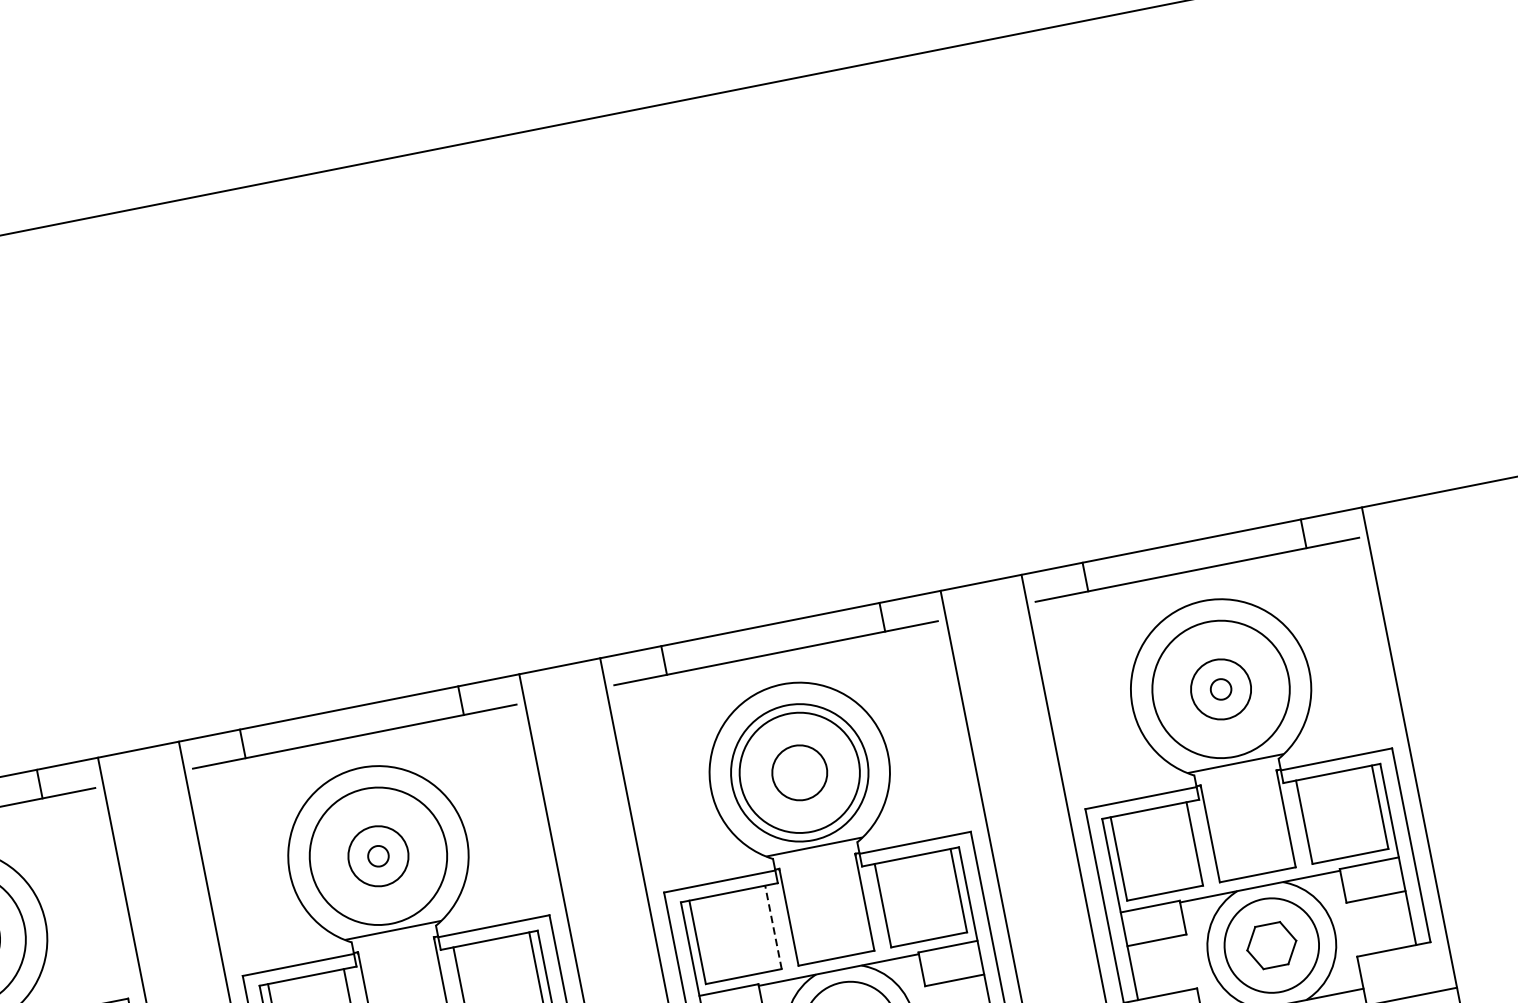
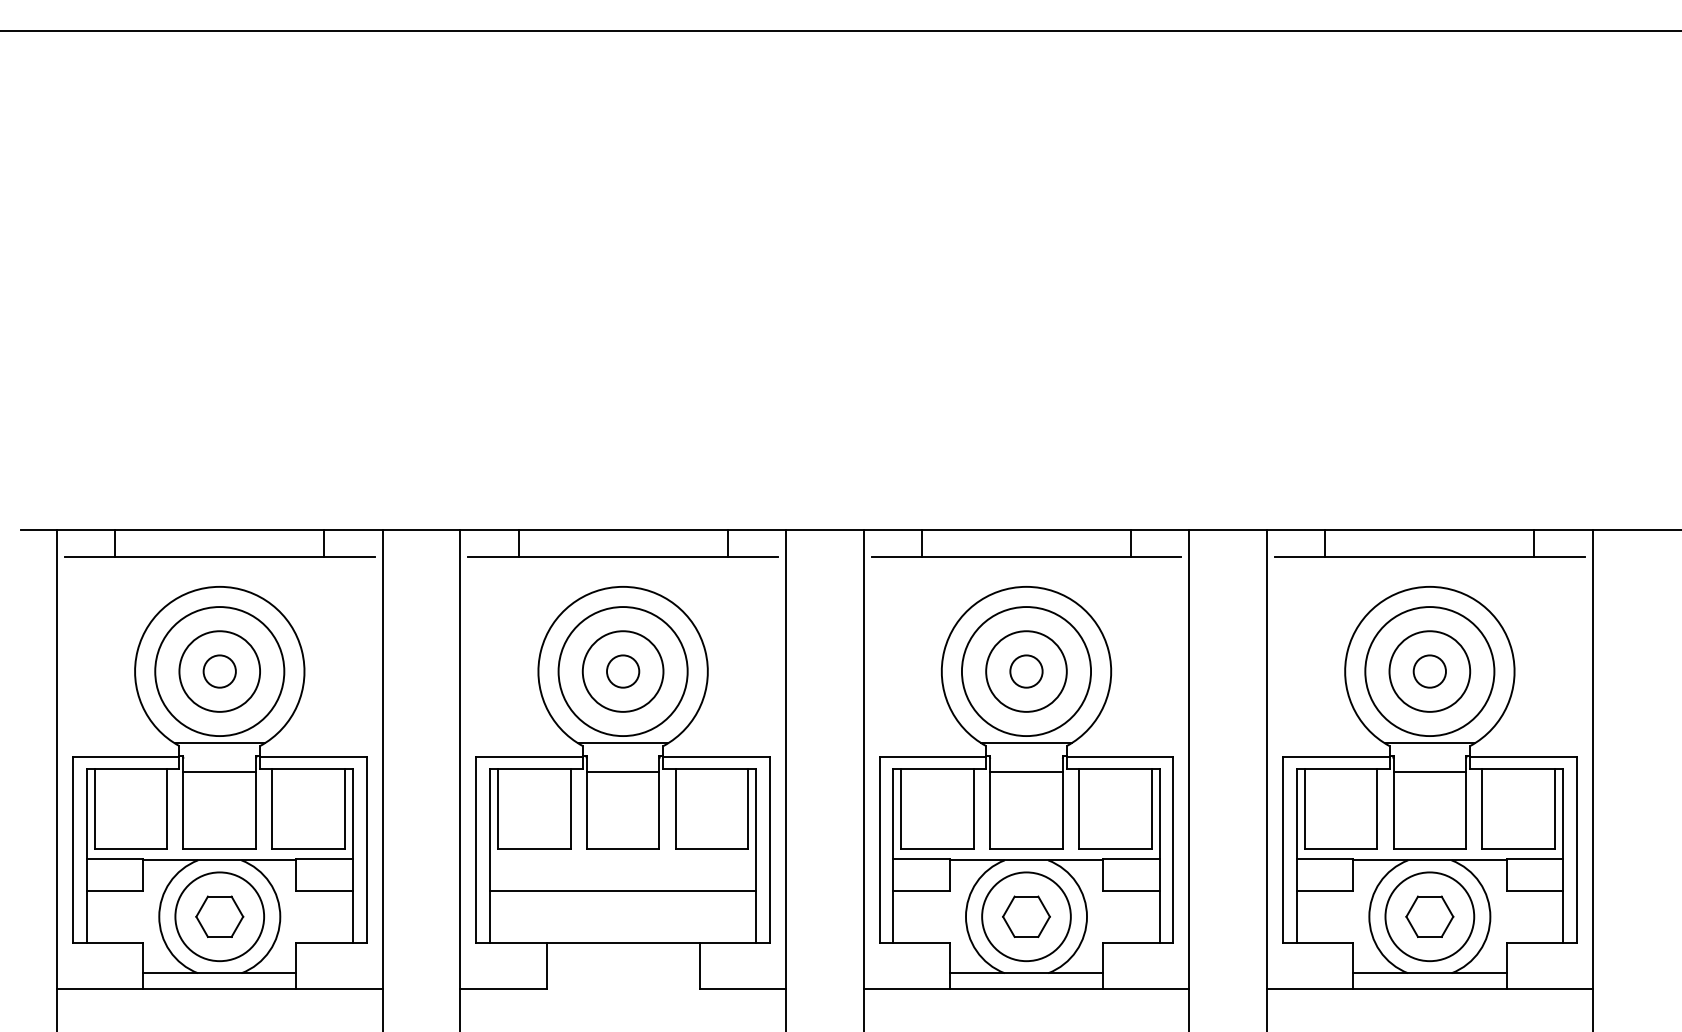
circle: (1220, 689) -> (1429, 671), size x1.43
circle: (1220, 689) -> (1429, 671), size x1.67
circle: (799, 772) -> (1026, 671), size x0.62
circle: (799, 772) -> (1026, 671), size x0.71
line: (1241, 793) -> (1429, 771), added
circle: (377, 856) -> (622, 671), size x1.43
circle: (378, 856) -> (623, 671), size x1.67
line: (820, 877) -> (1026, 771), added
line: (773, 927) -> (974, 809), dashed -> solid
line: (398, 960) -> (622, 771), added

